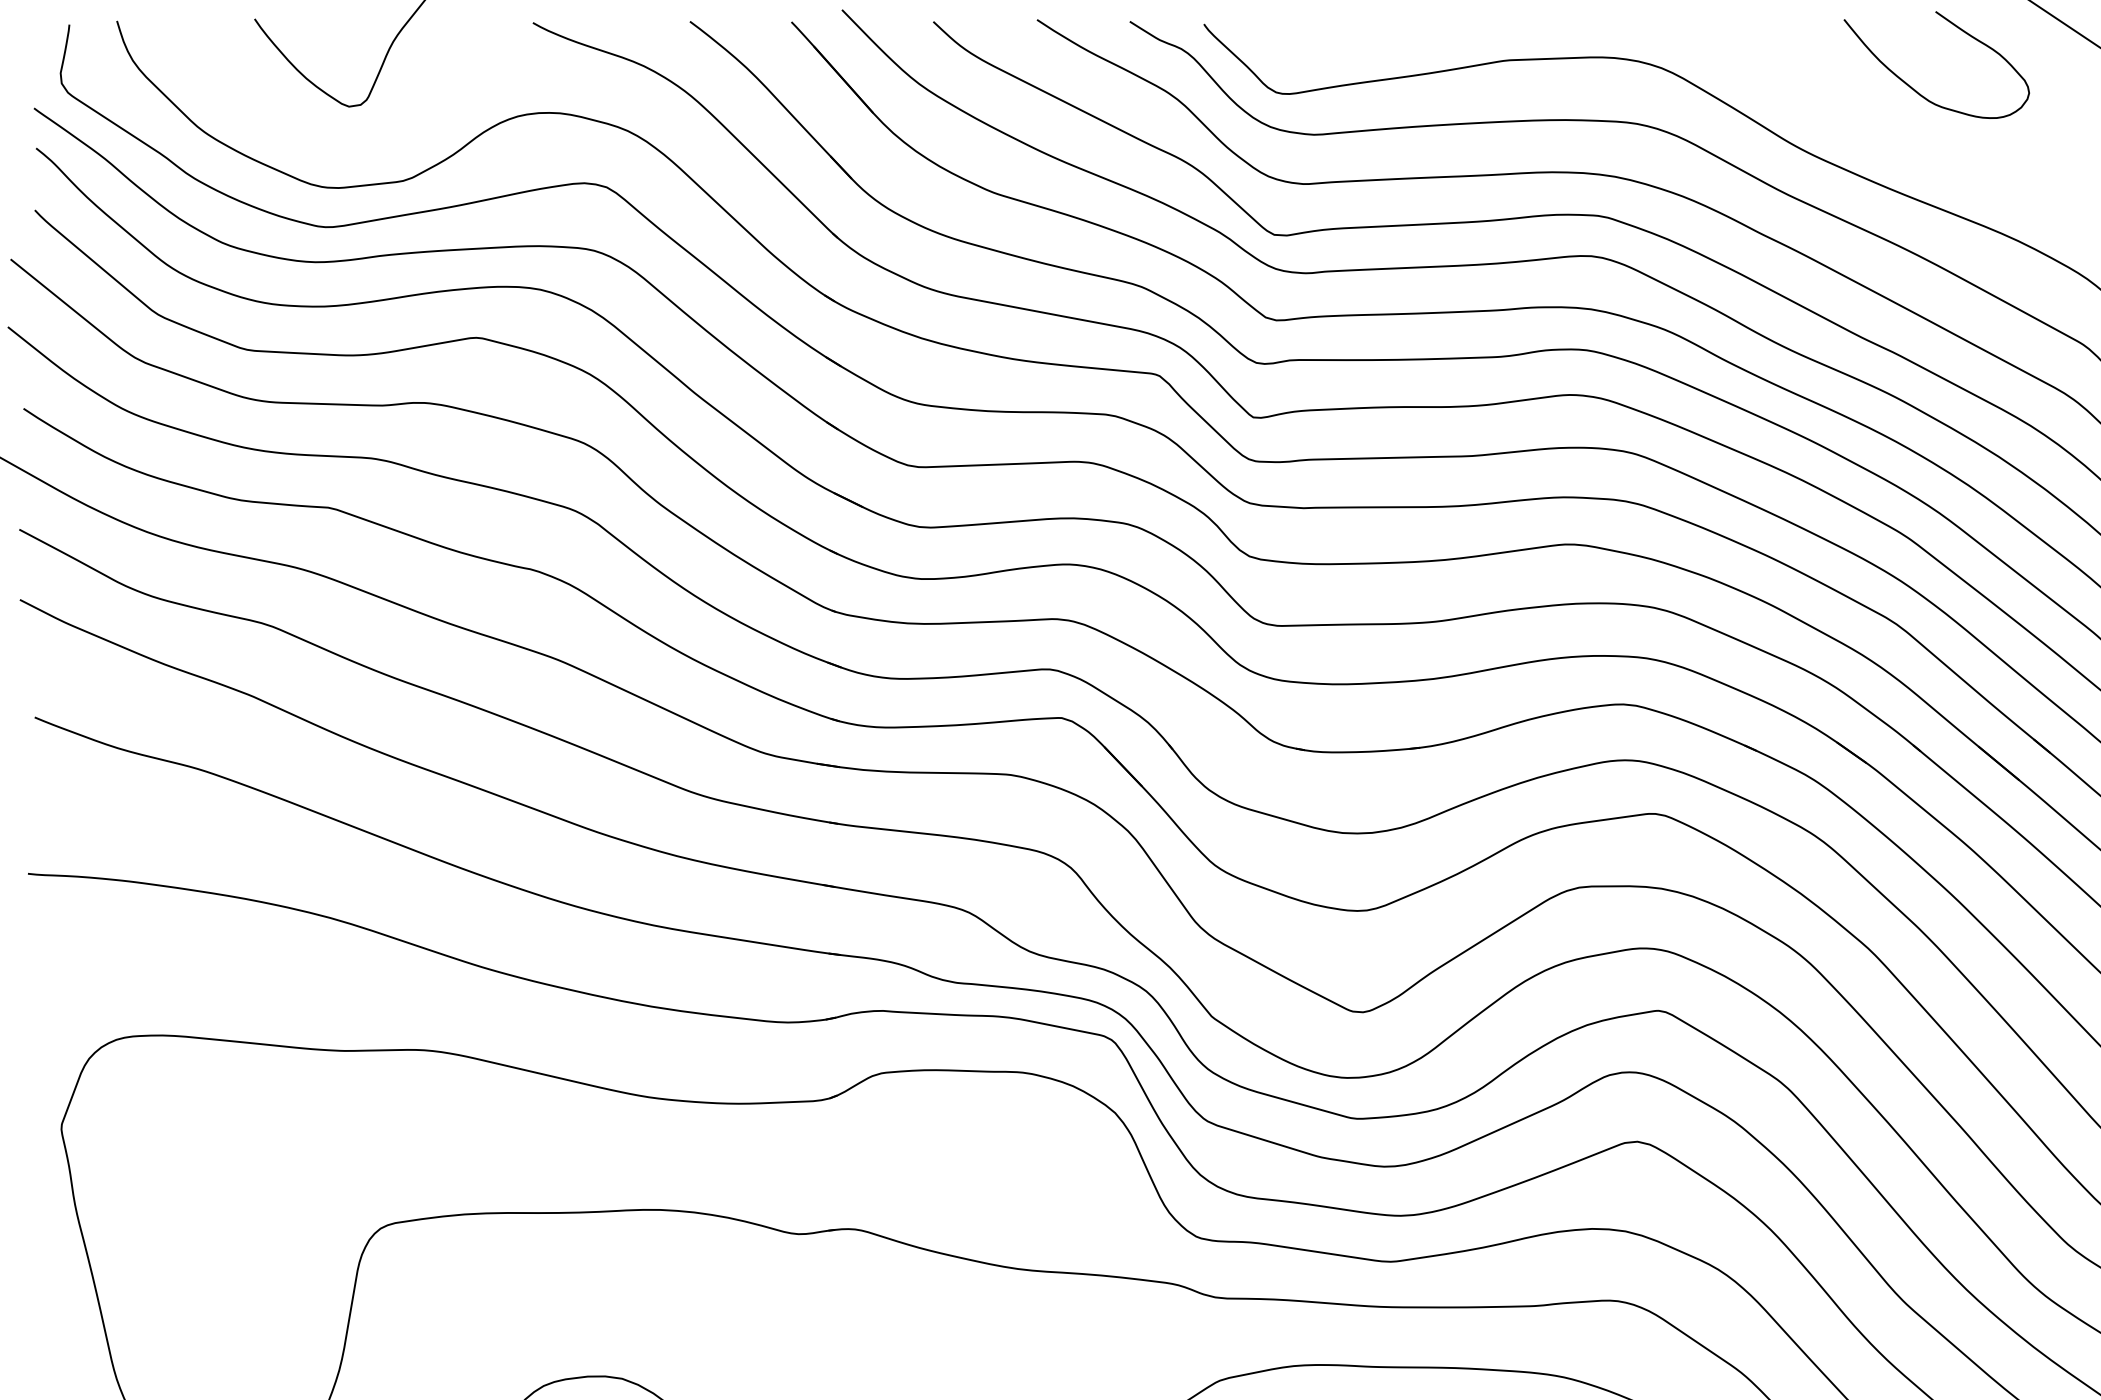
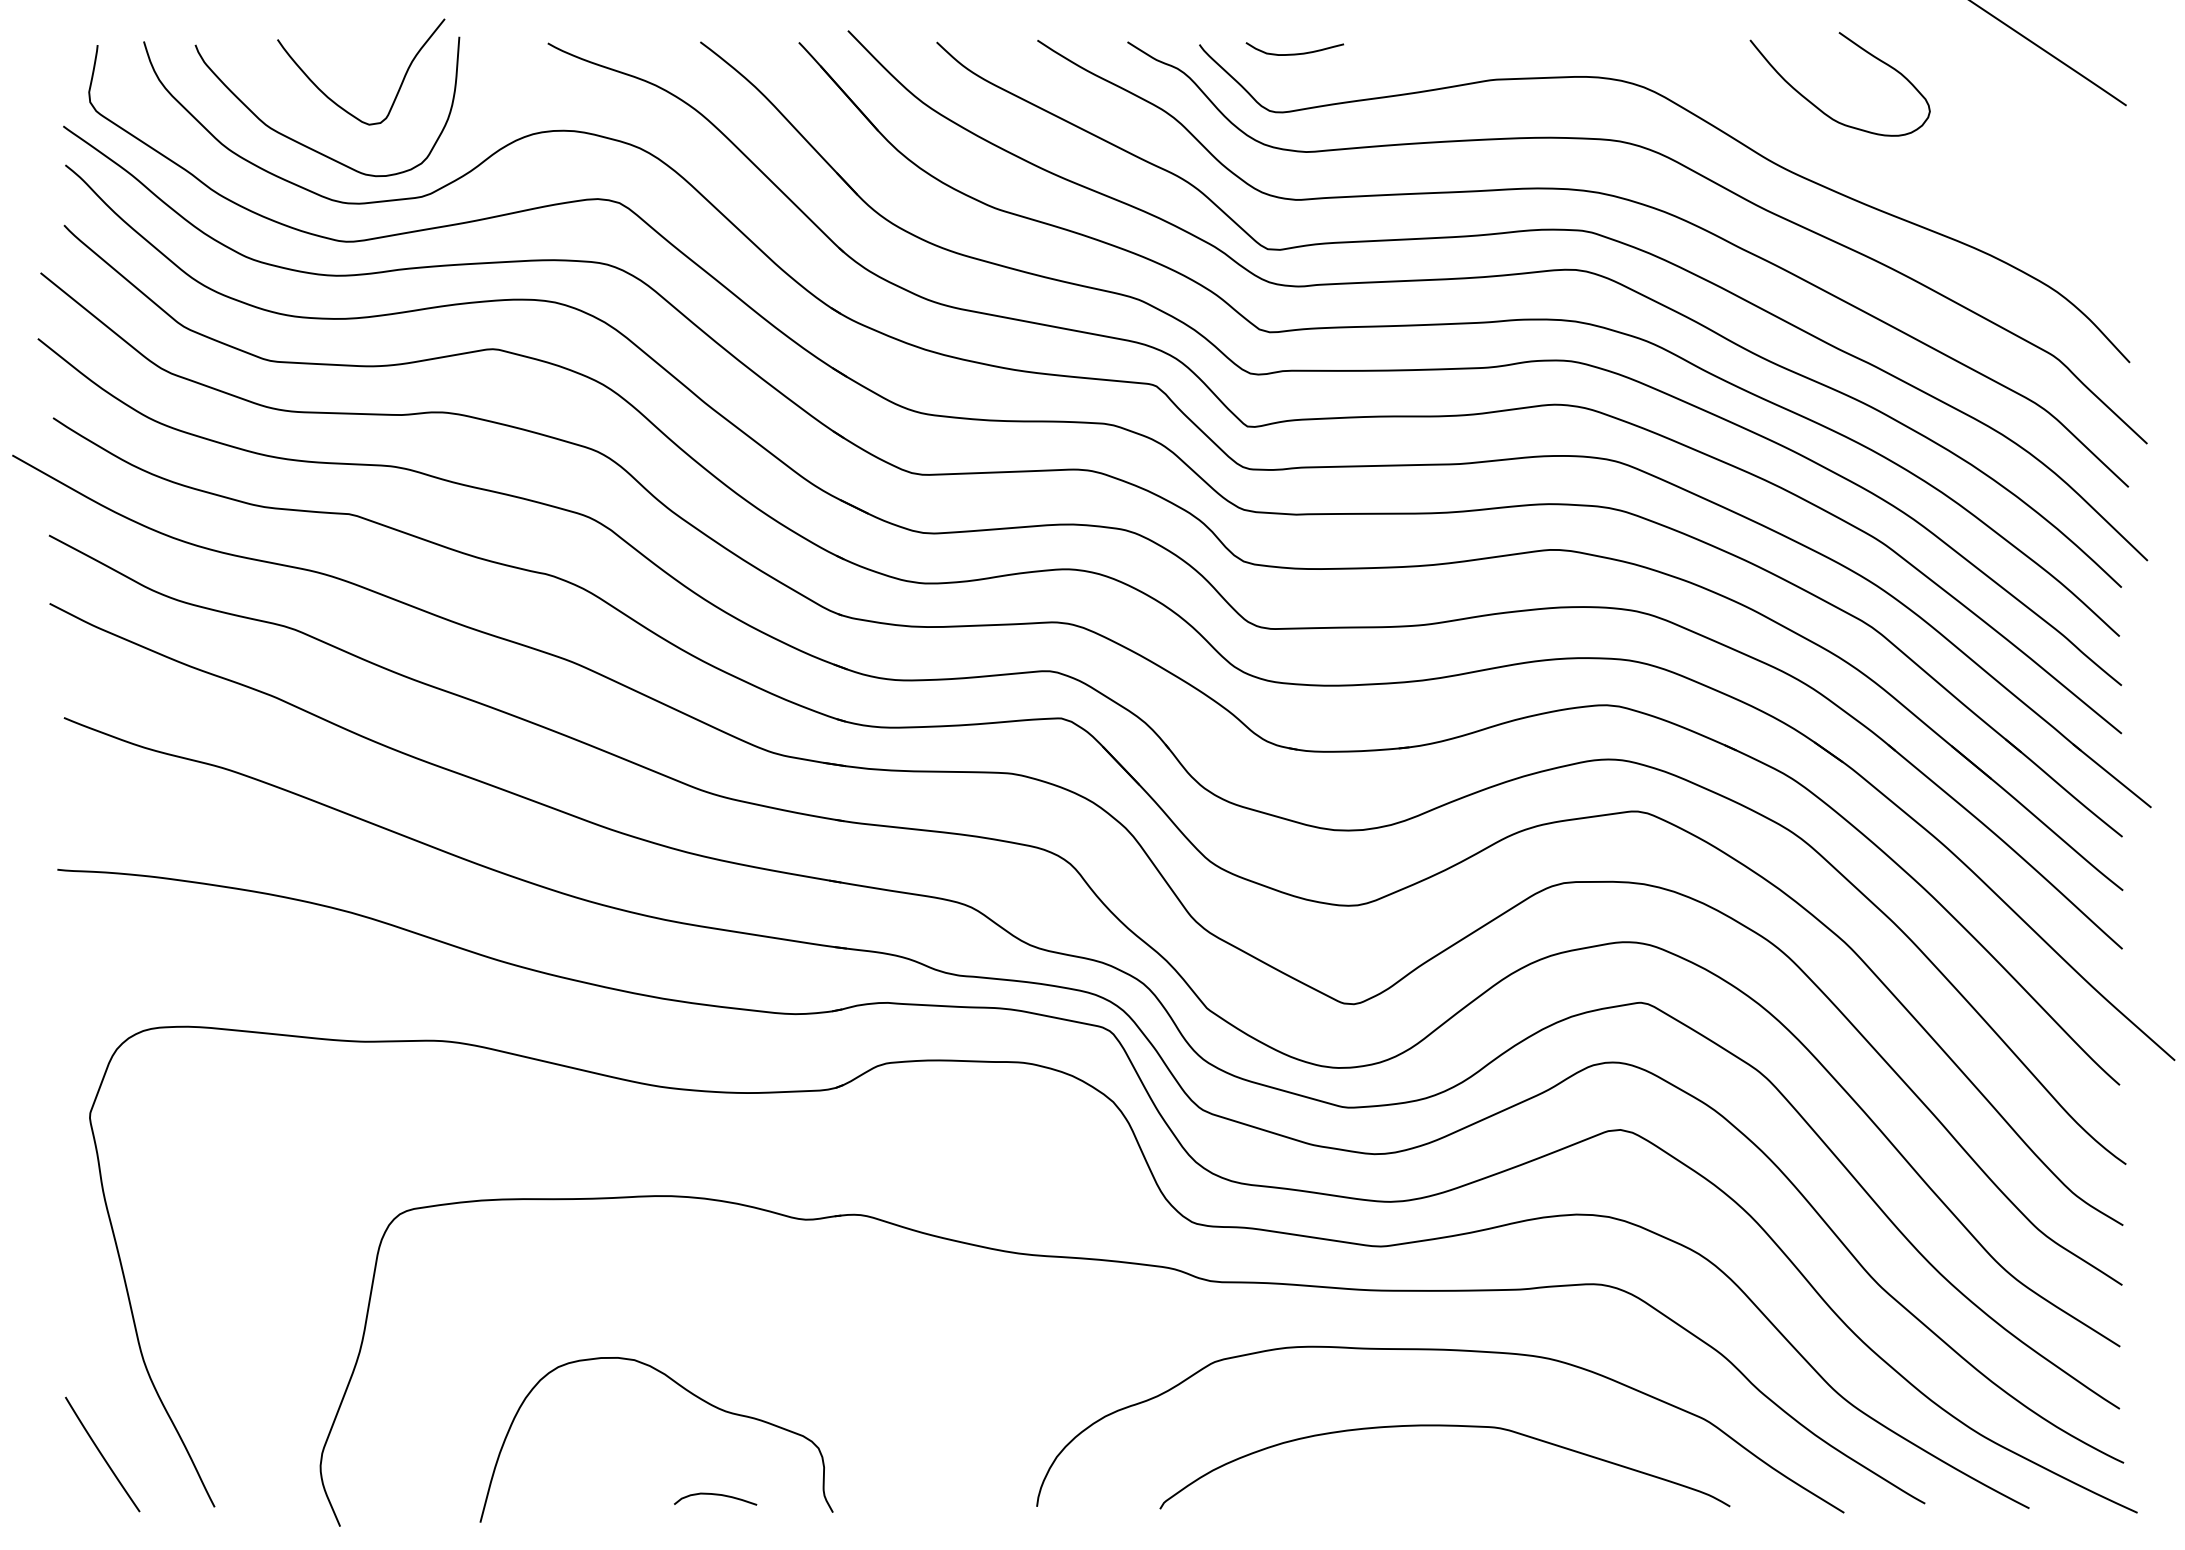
curve: (1301, 33) -> (1294, 53), added
curve: (1918, 92) -> (1822, 110), moved
curve: (286, 129) -> (308, 146), added

